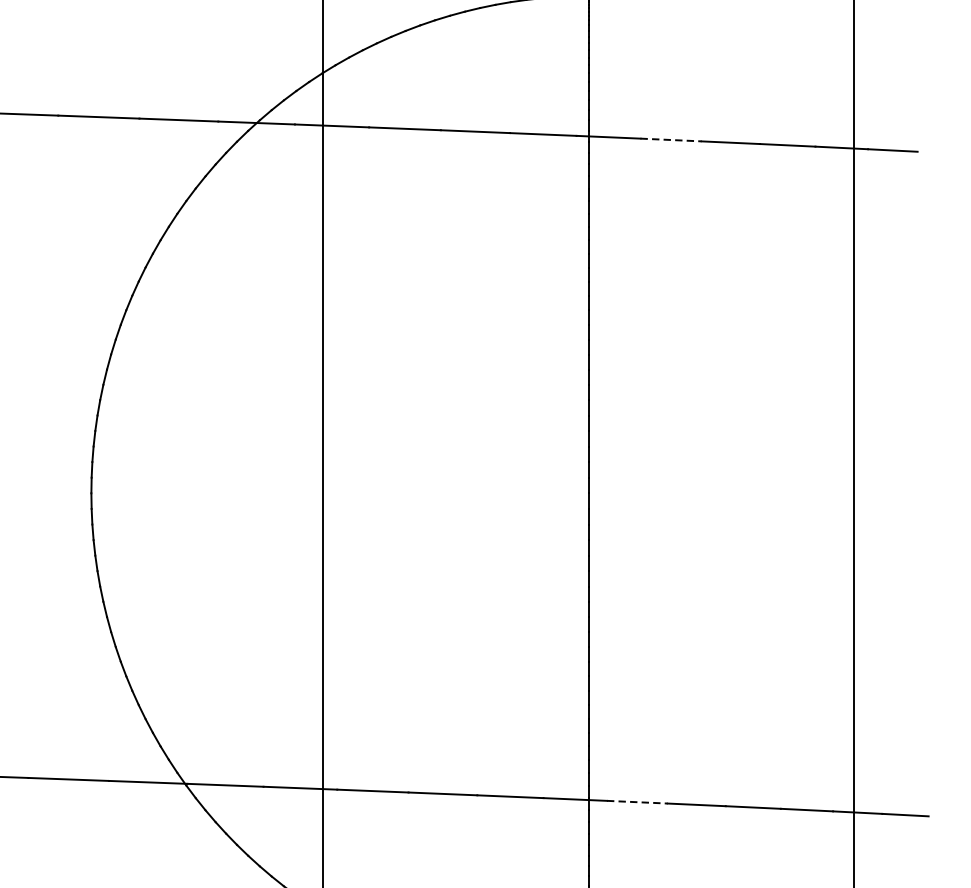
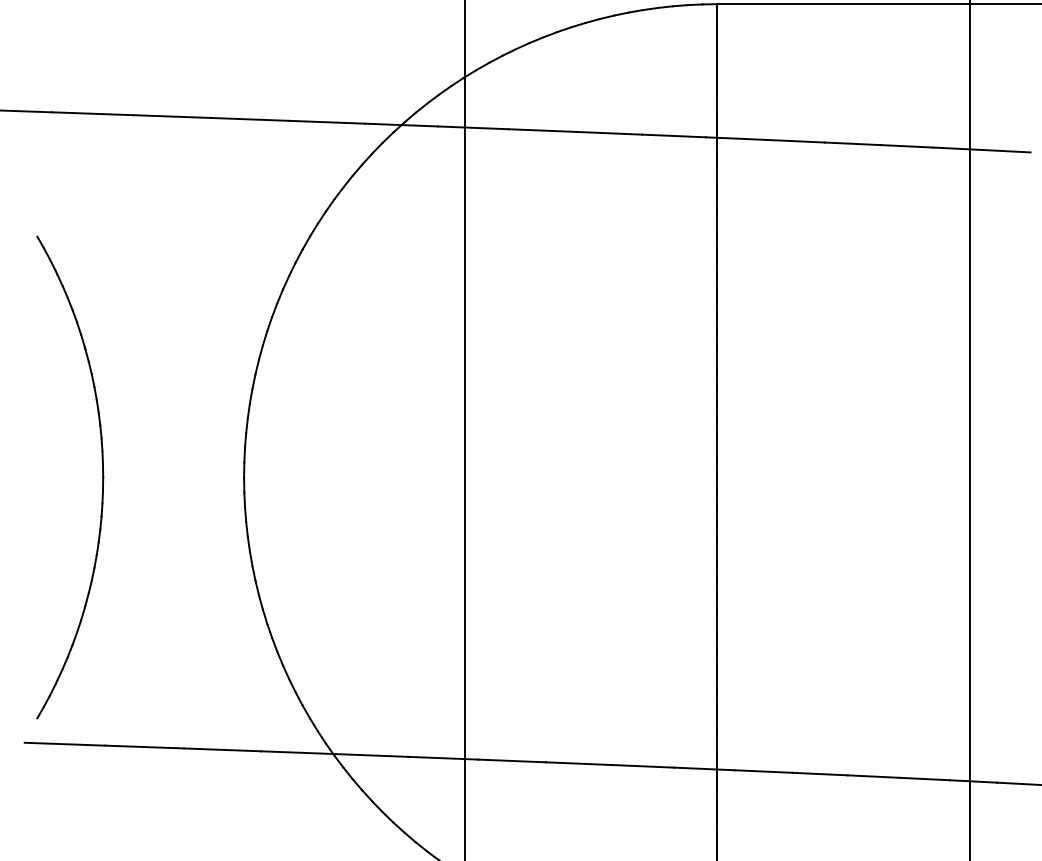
line: (671, 140) -> (796, 141), dashed -> solid
line: (637, 802) -> (763, 771), dashed -> solid

